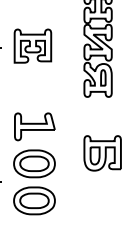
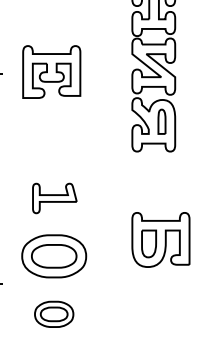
part: (34, 126) -> (54, 197), size x0.7
part: (34, 200) -> (54, 313), size x0.6

